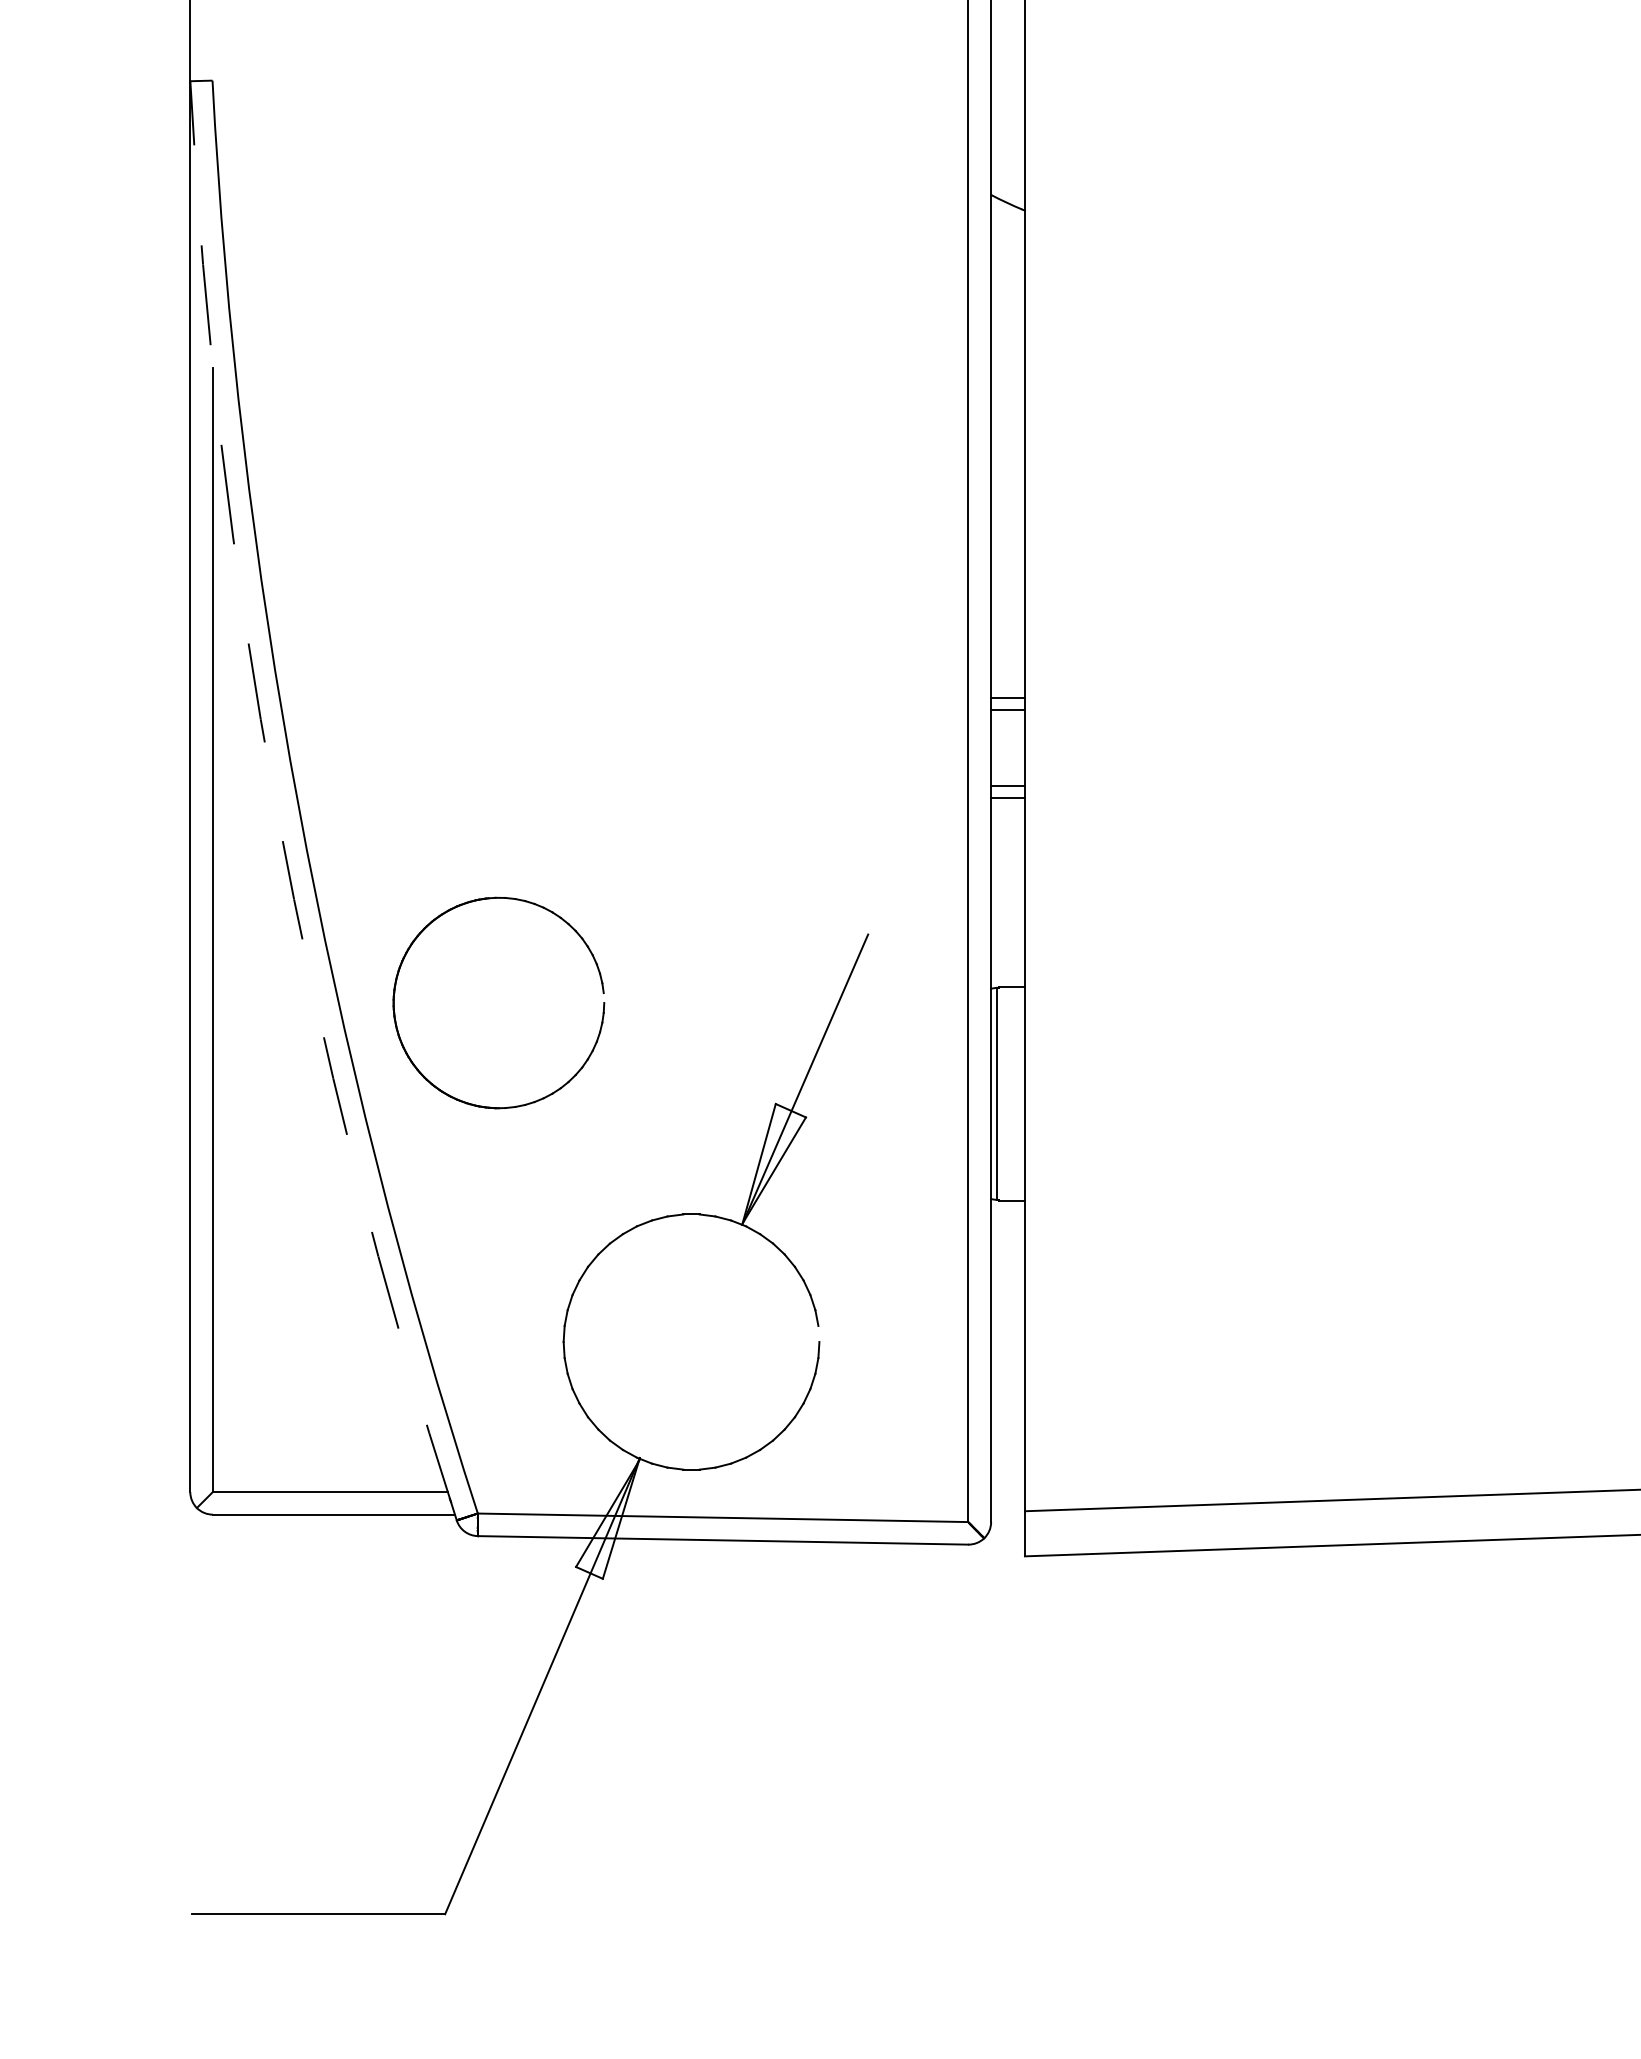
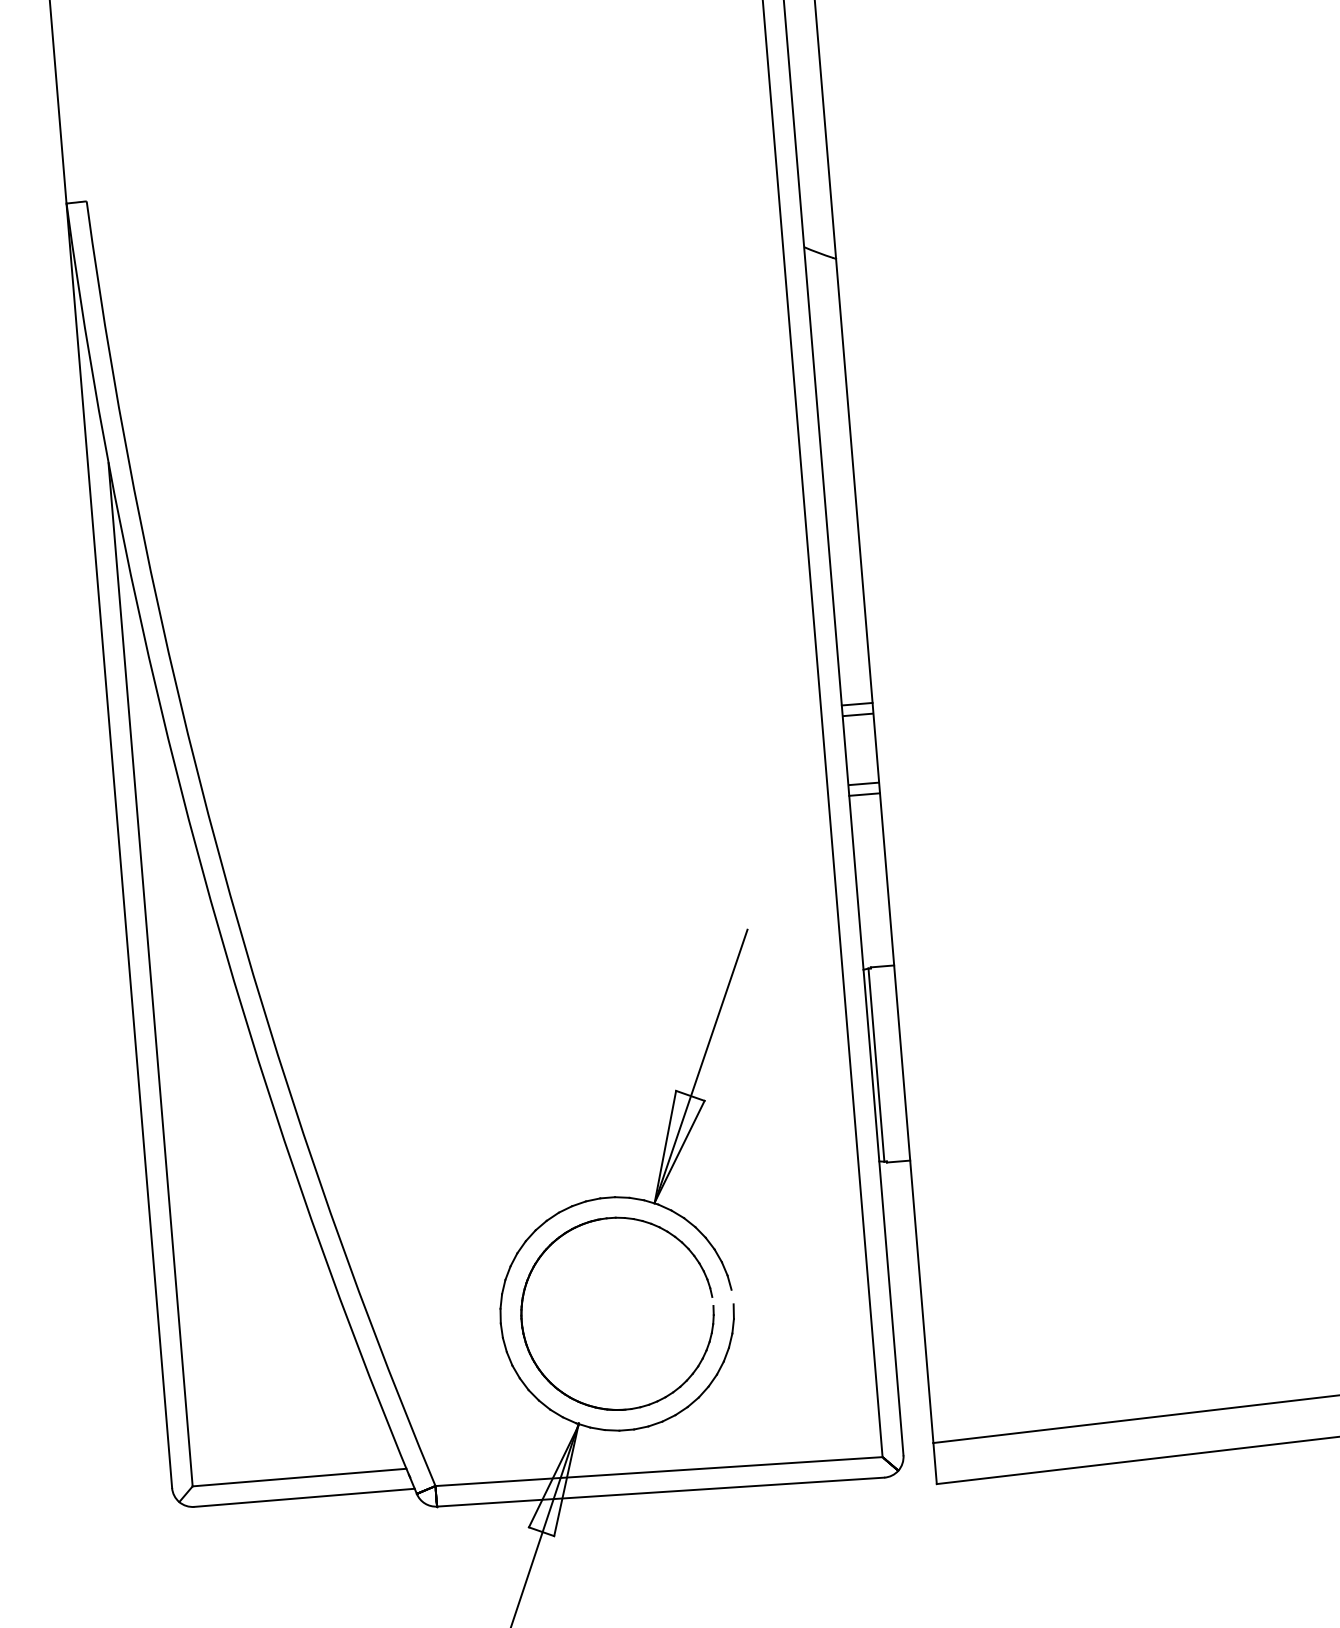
arc: (276, 809) -> (199, 860), dashed -> solid
part: (463, 905) -> (578, 1227), moved

